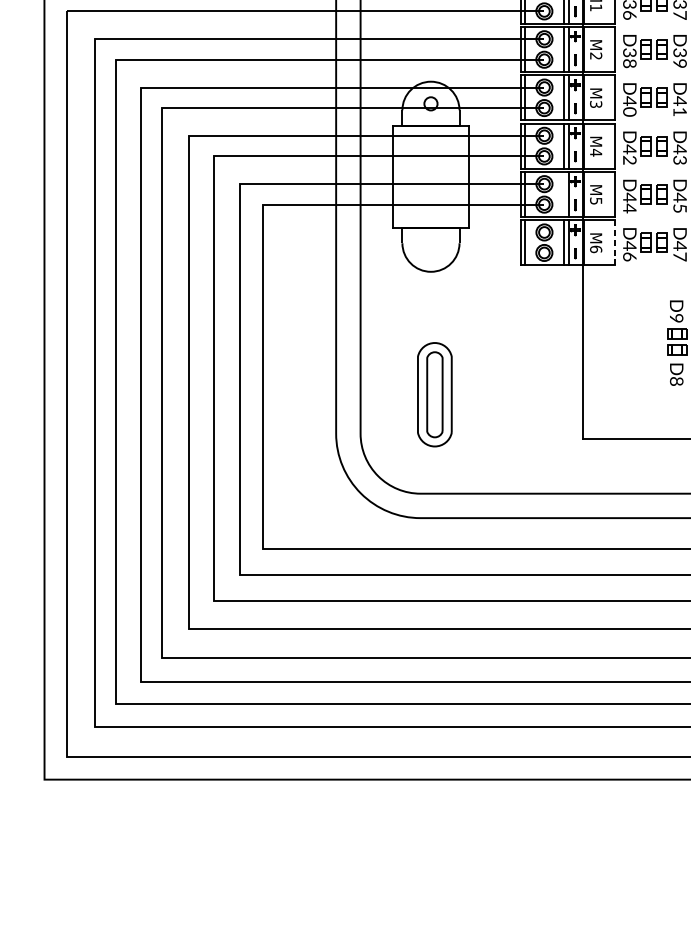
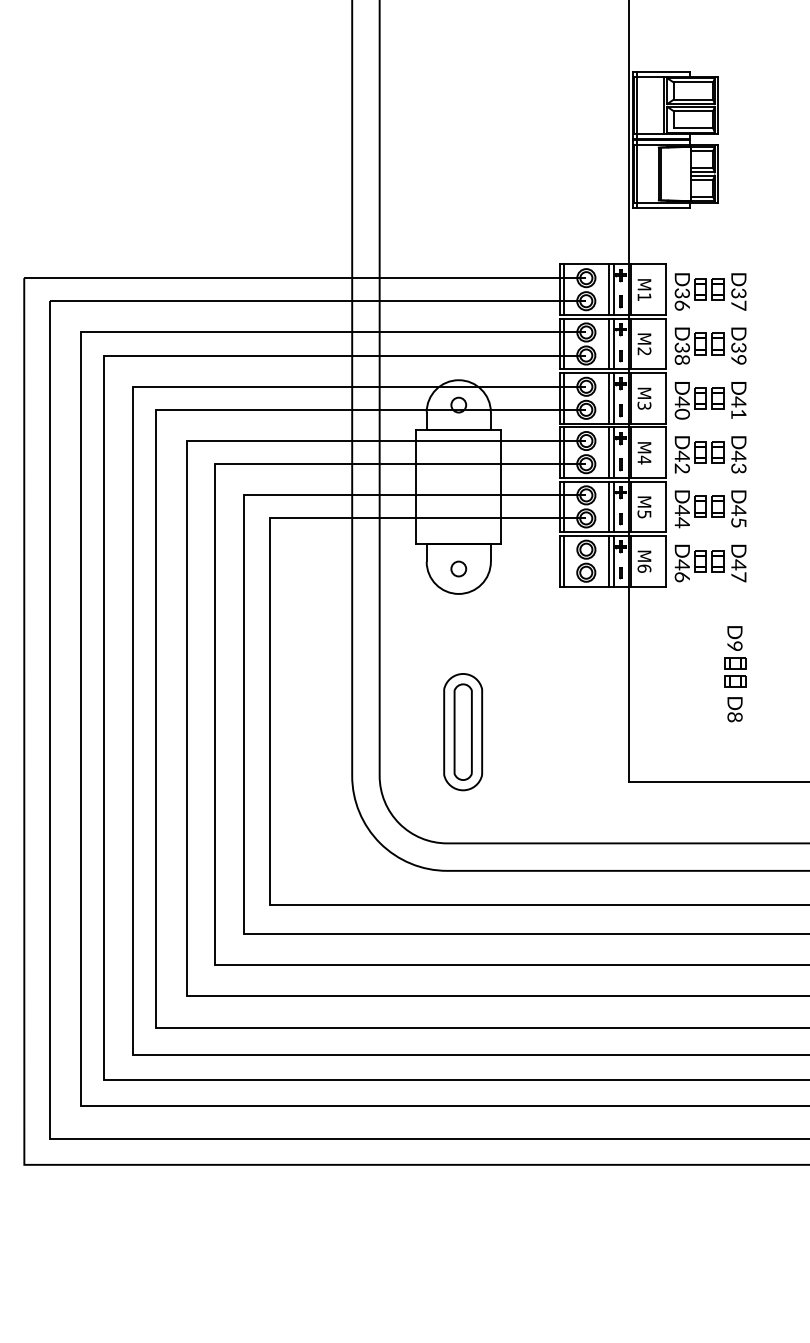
line: (564, 194) -> (608, 506), added
line: (614, 242) -> (665, 561), dashed -> solid
circle: (430, 249) -> (458, 568), added

